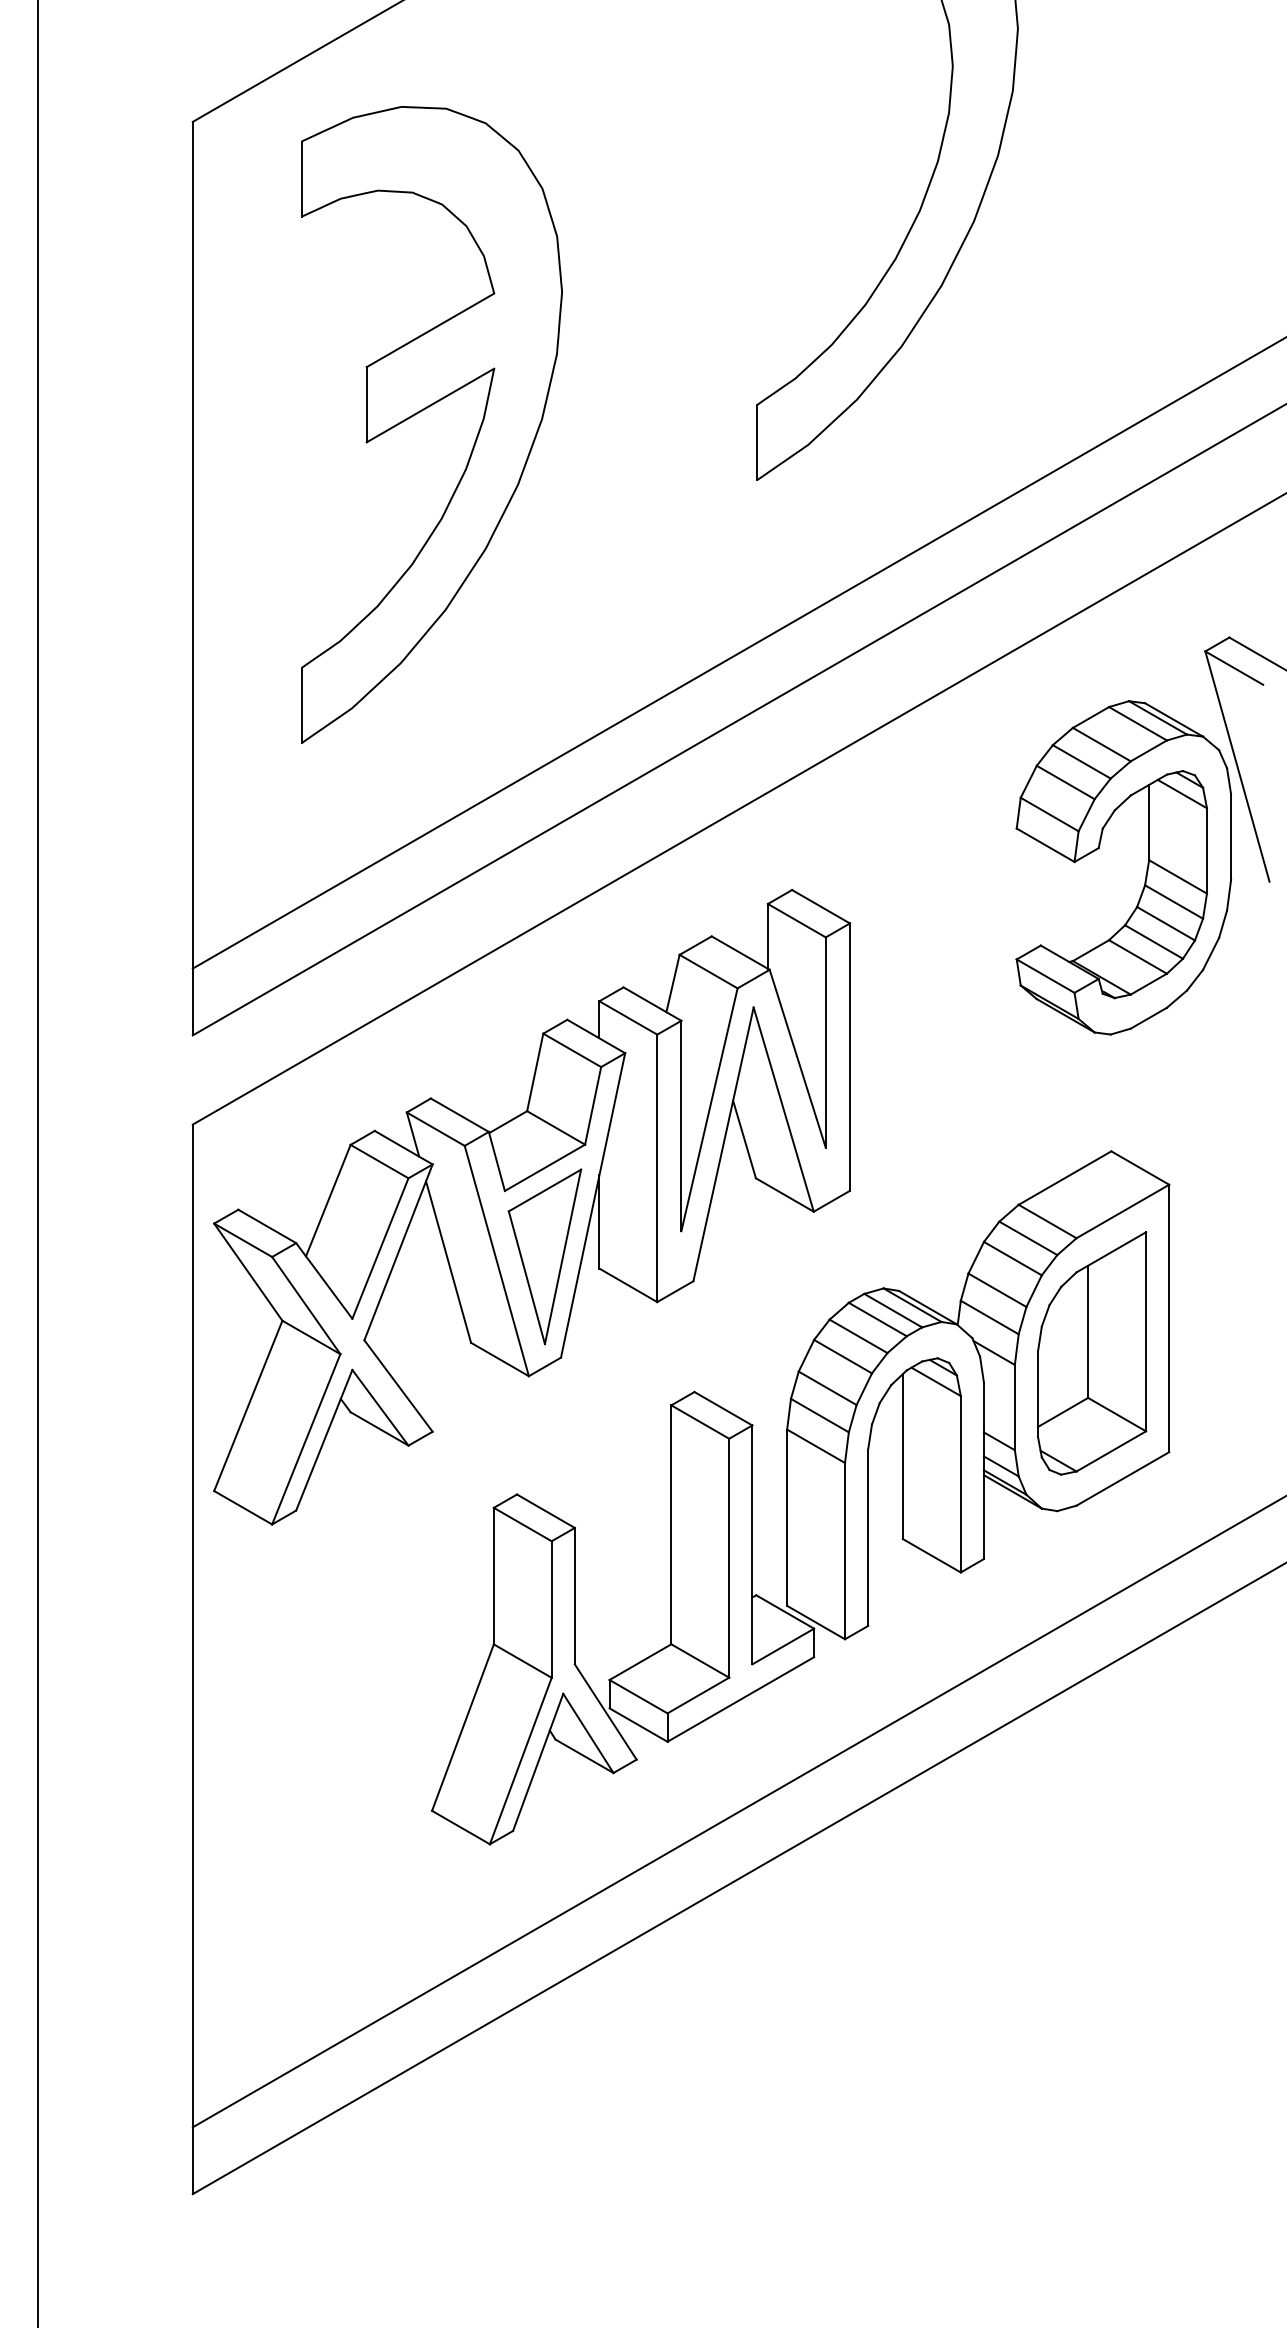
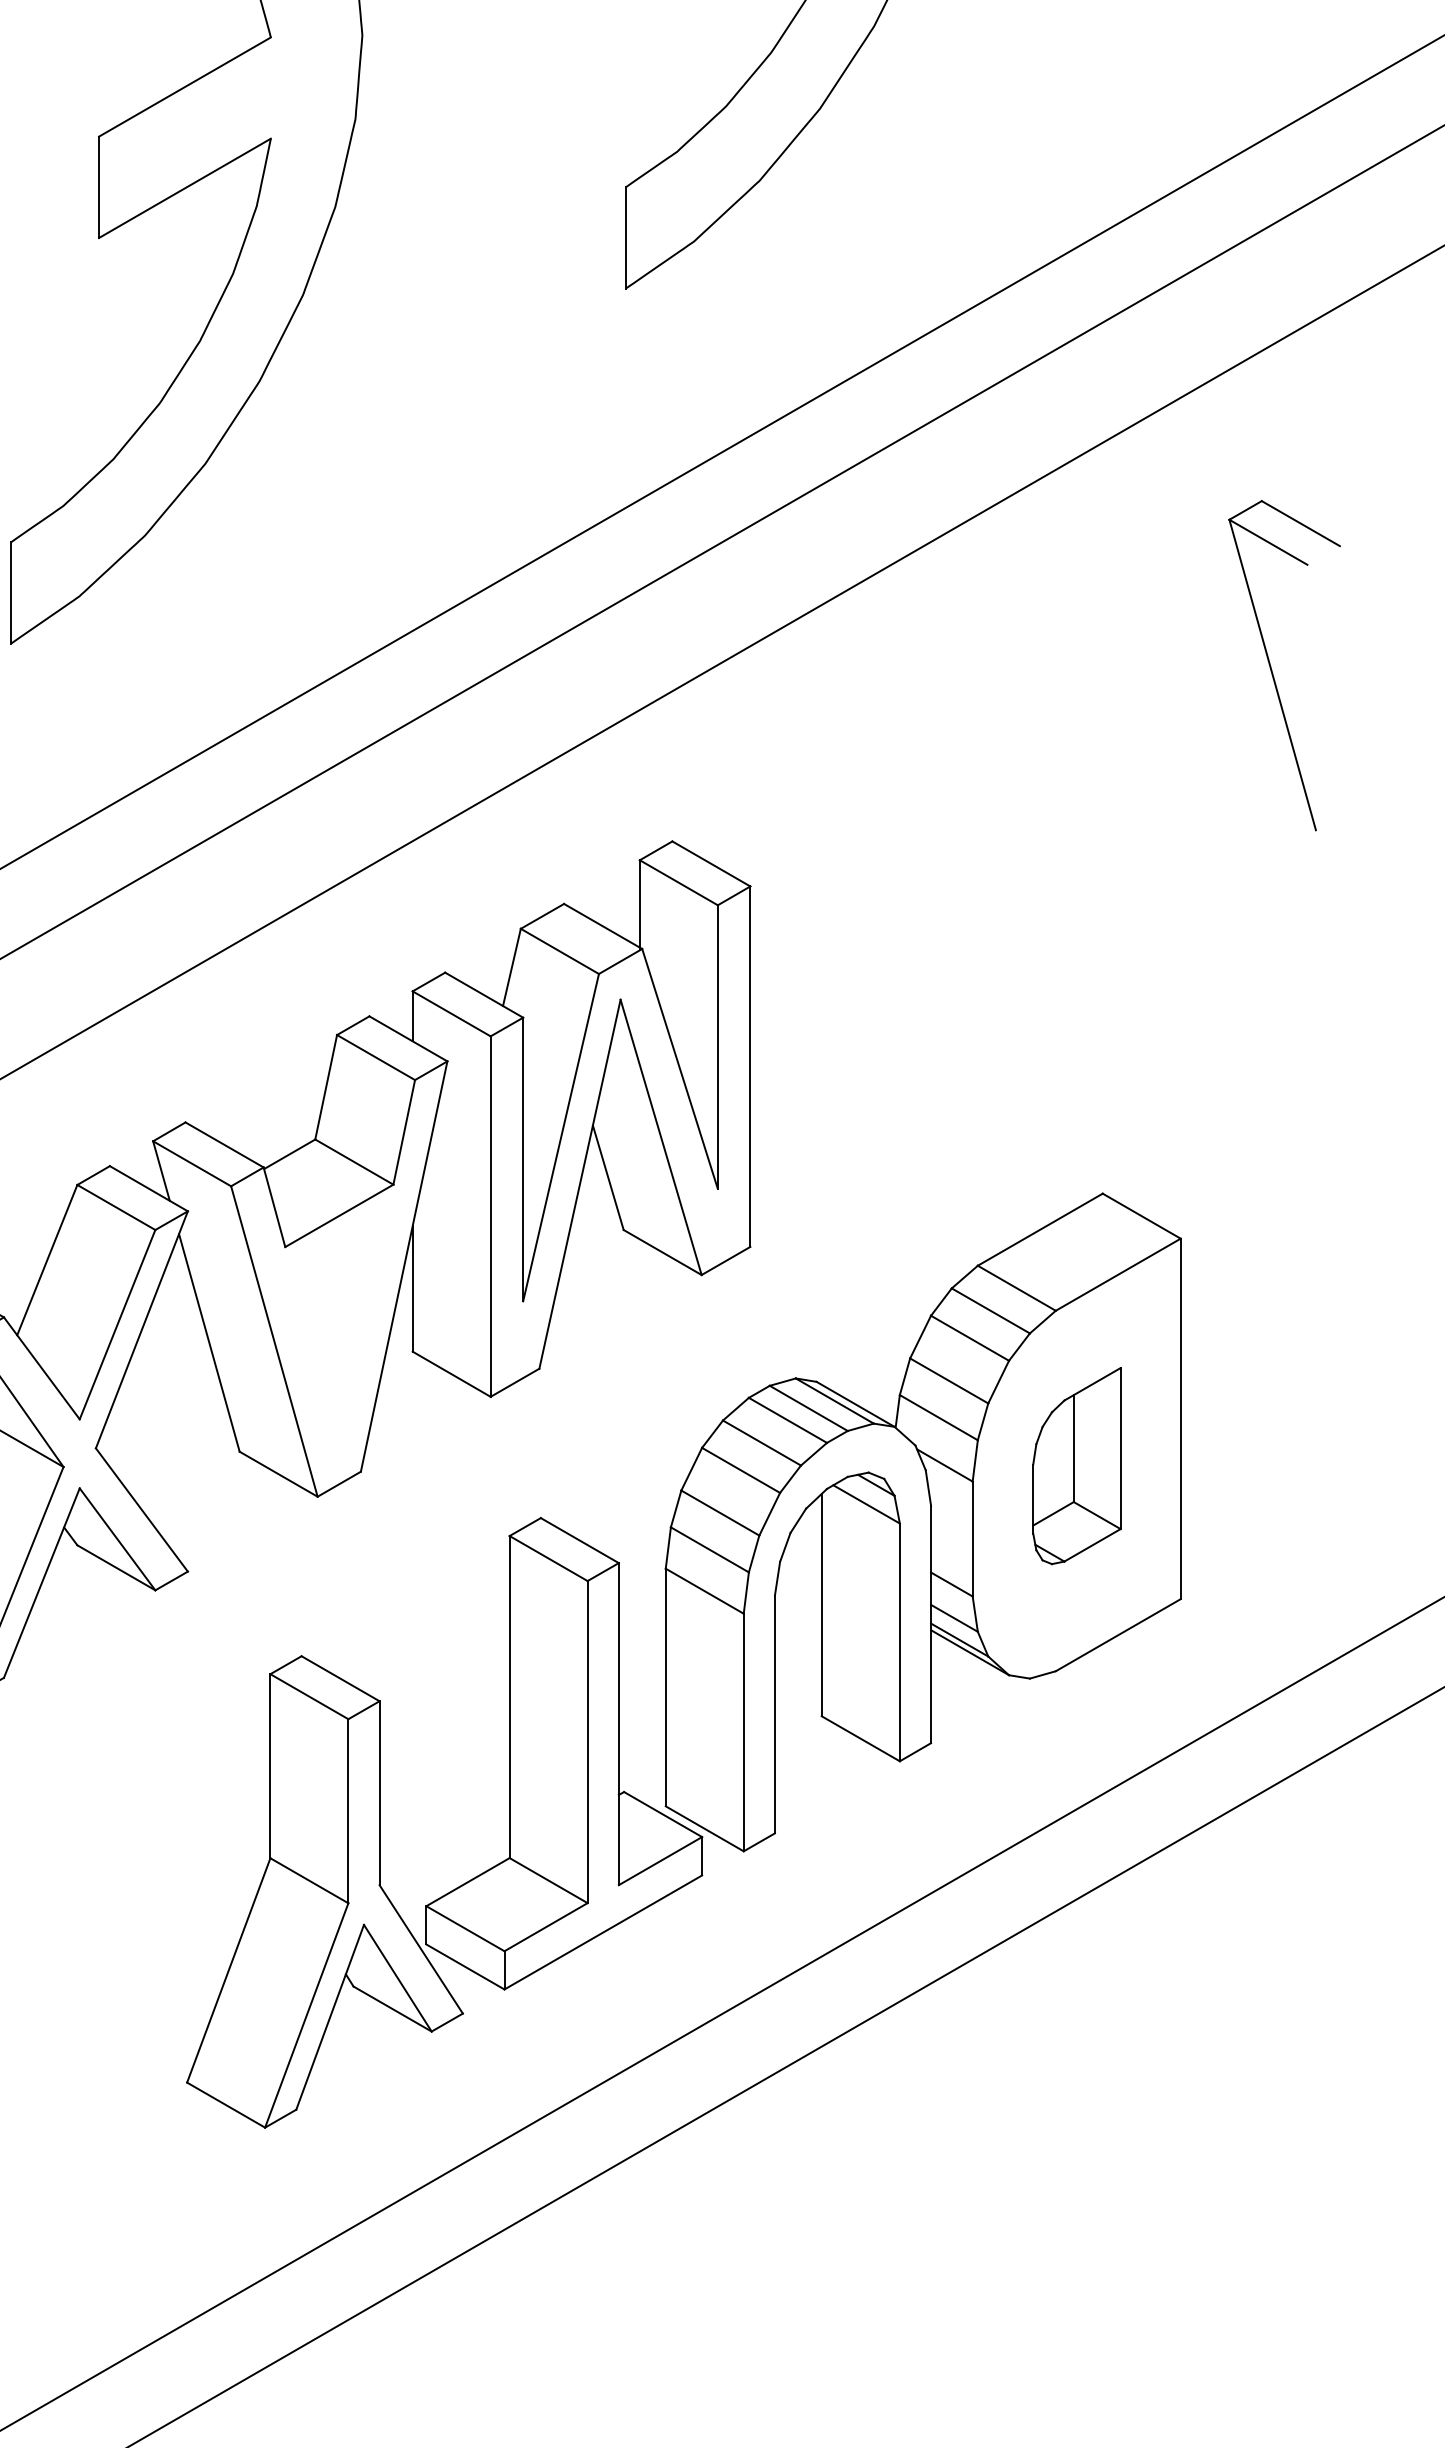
part: (1146, 868) -> (1150, 812), removed
part: (544, 1256) -> (338, 1335), removed
part: (1092, 1353) -> (1077, 1466), size x0.6

